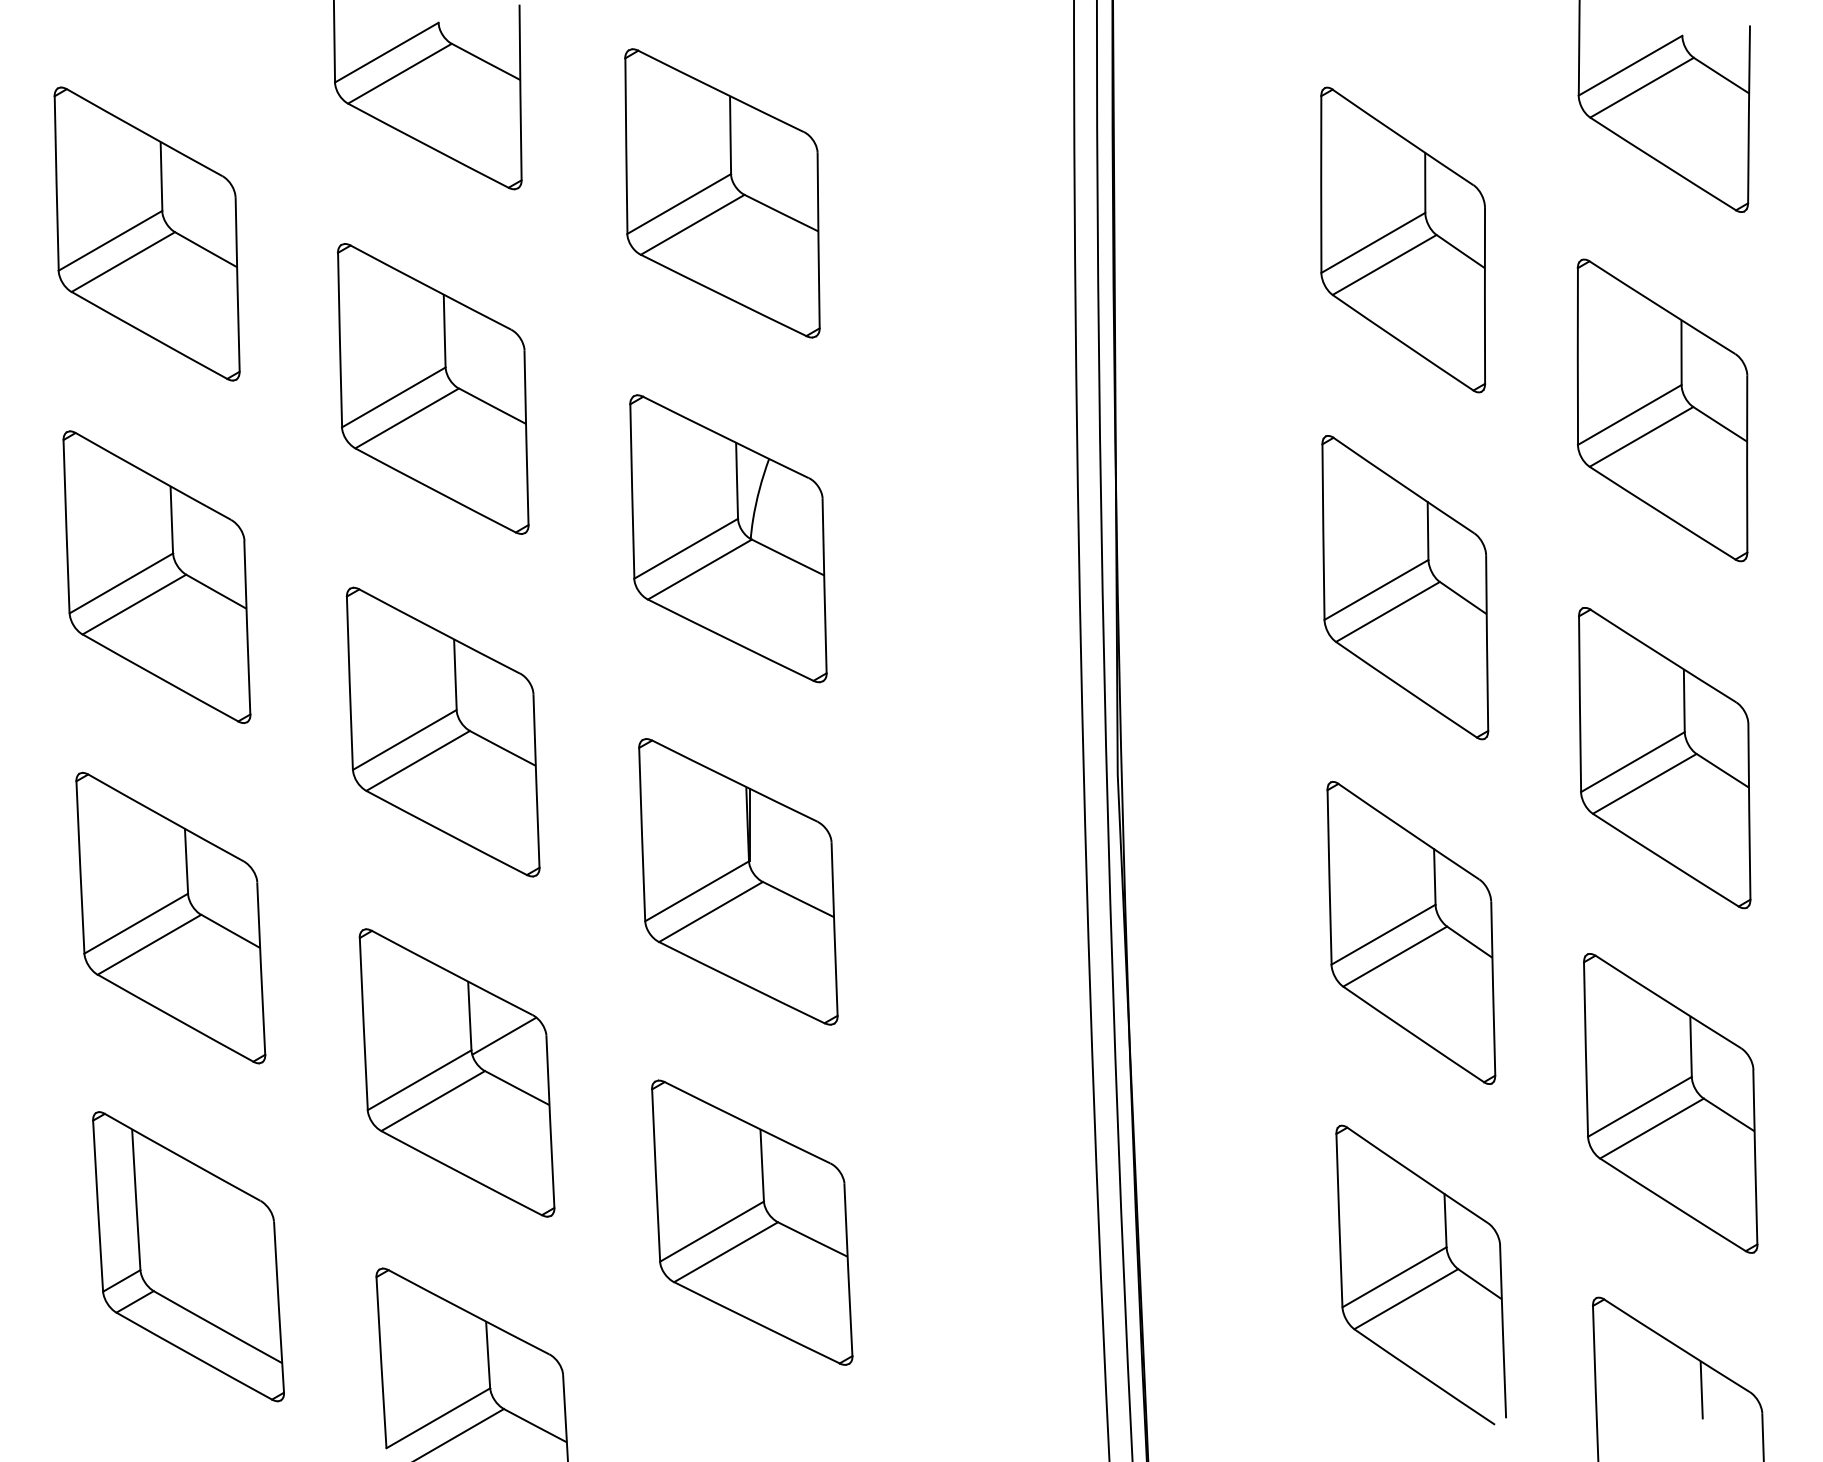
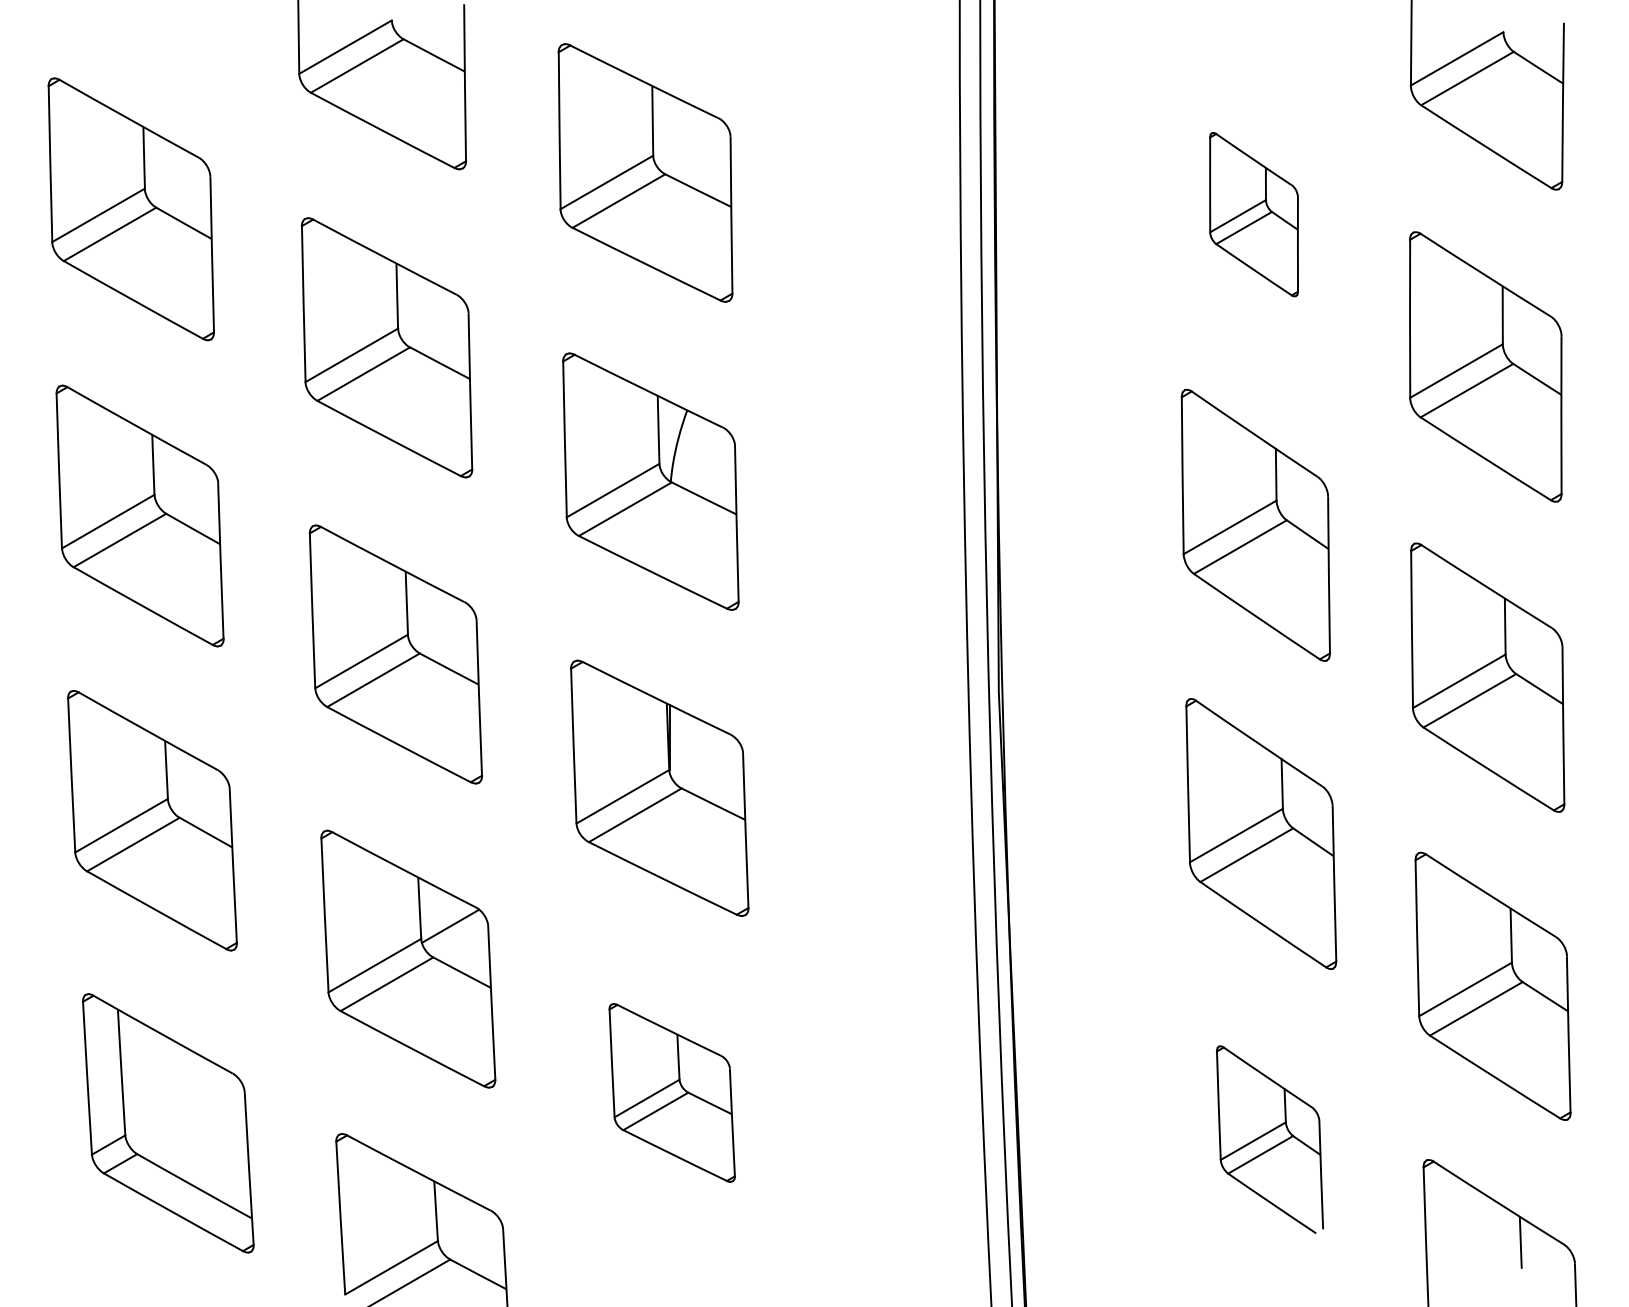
part: (1403, 239) -> (1254, 214), size x0.6
part: (752, 1222) -> (672, 1092), size x0.7
part: (1420, 1274) -> (1269, 1139), size x0.7

